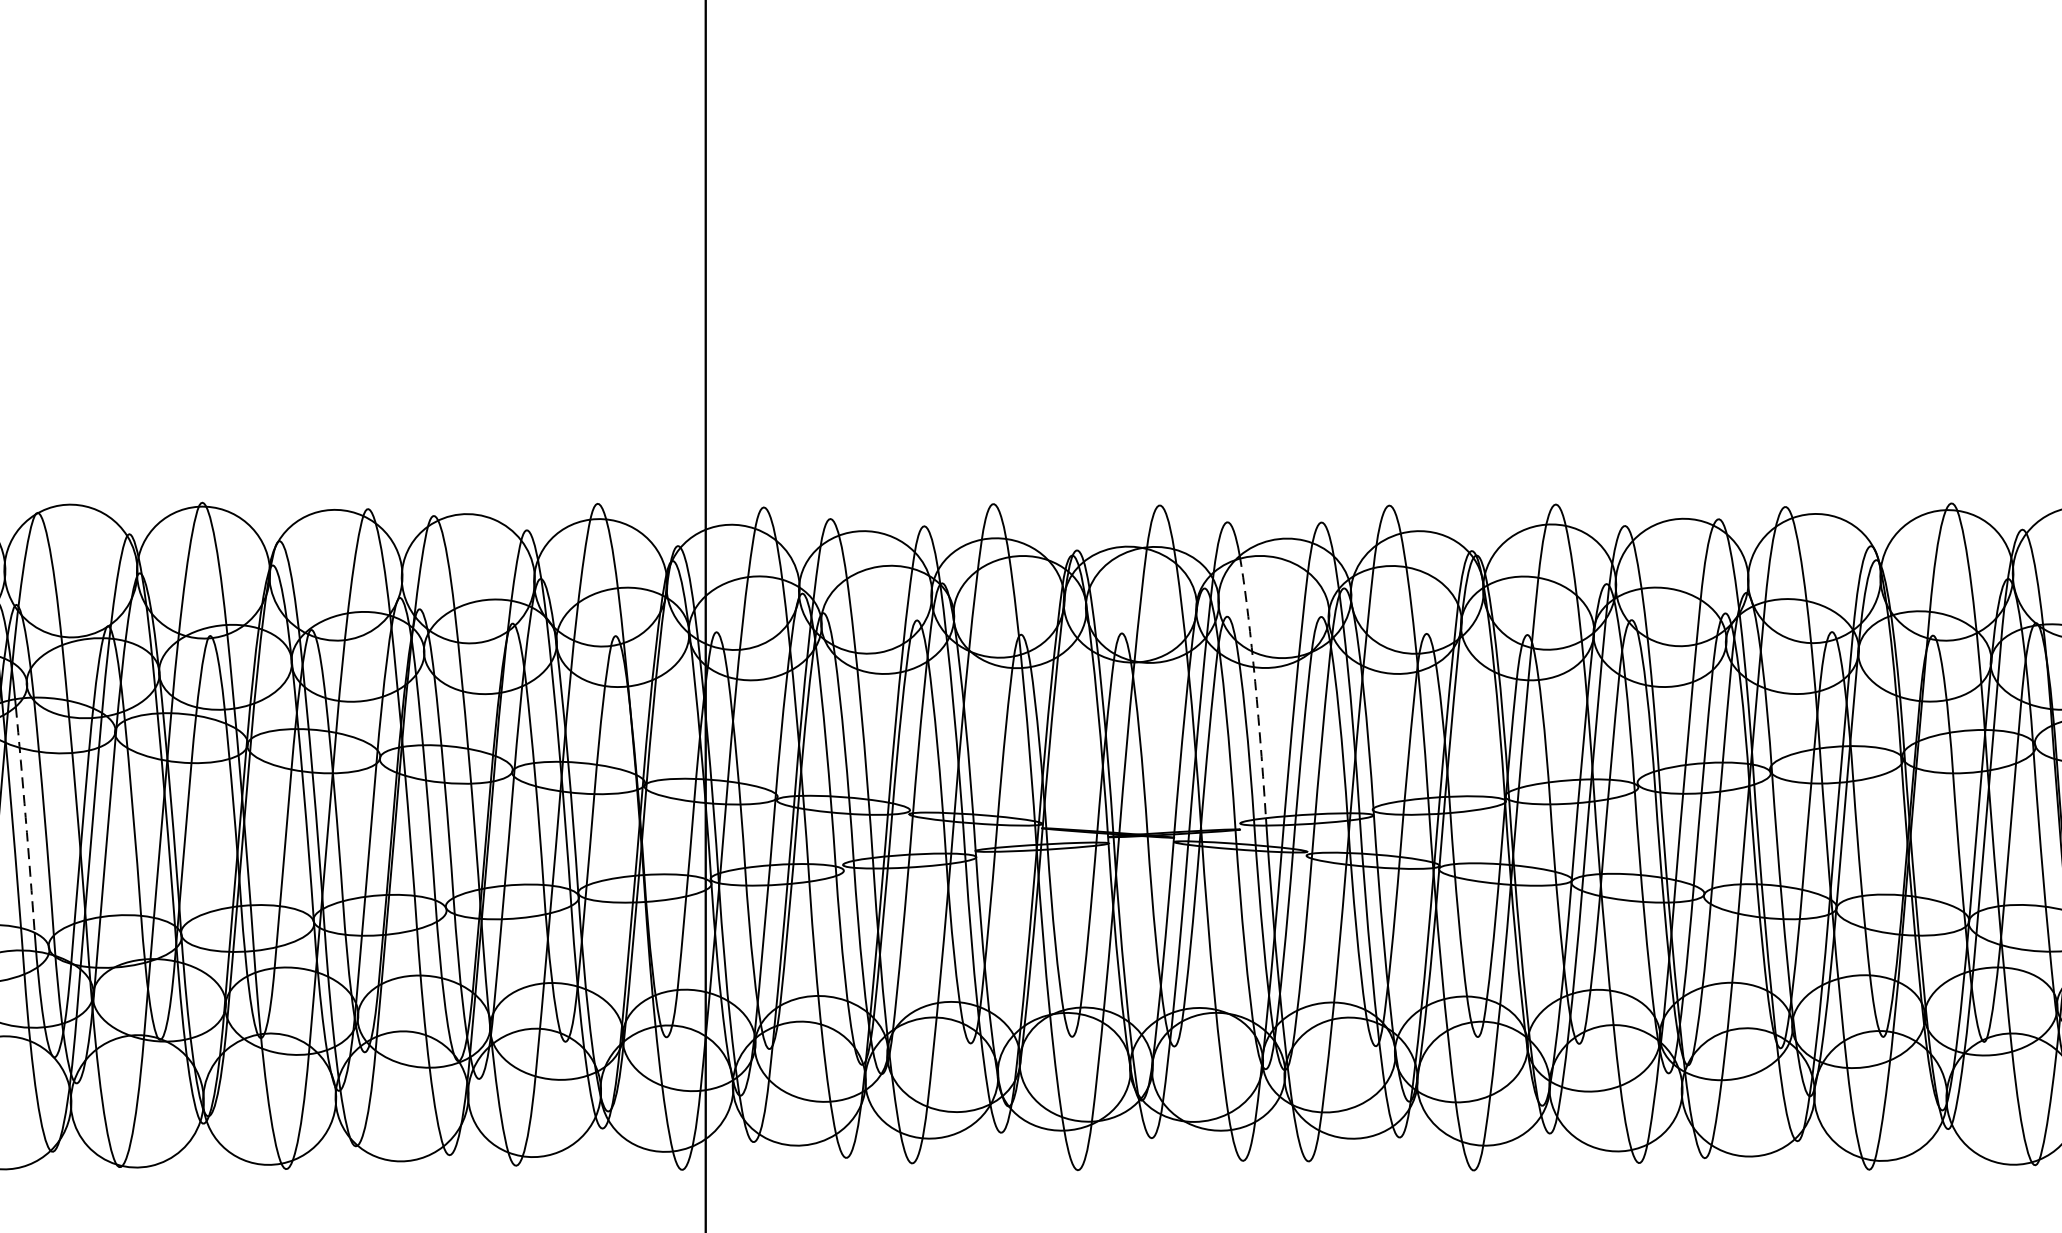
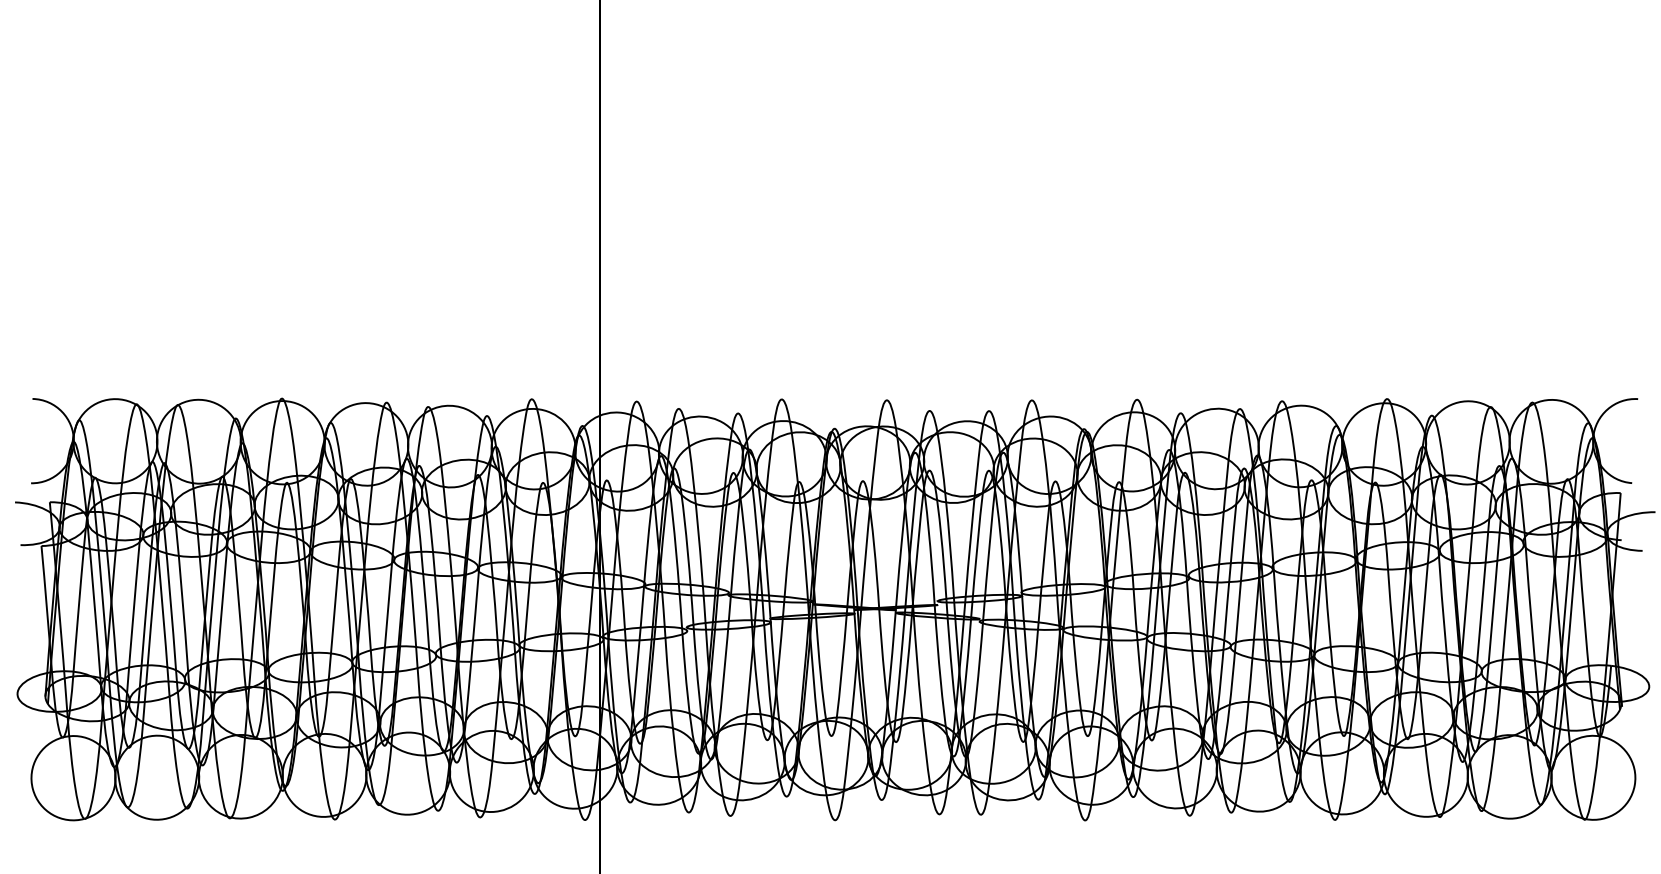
arc: (1255, 683) -> (947, 512), dashed -> solid
arc: (25, 817) -> (170, 597), dashed -> solid

